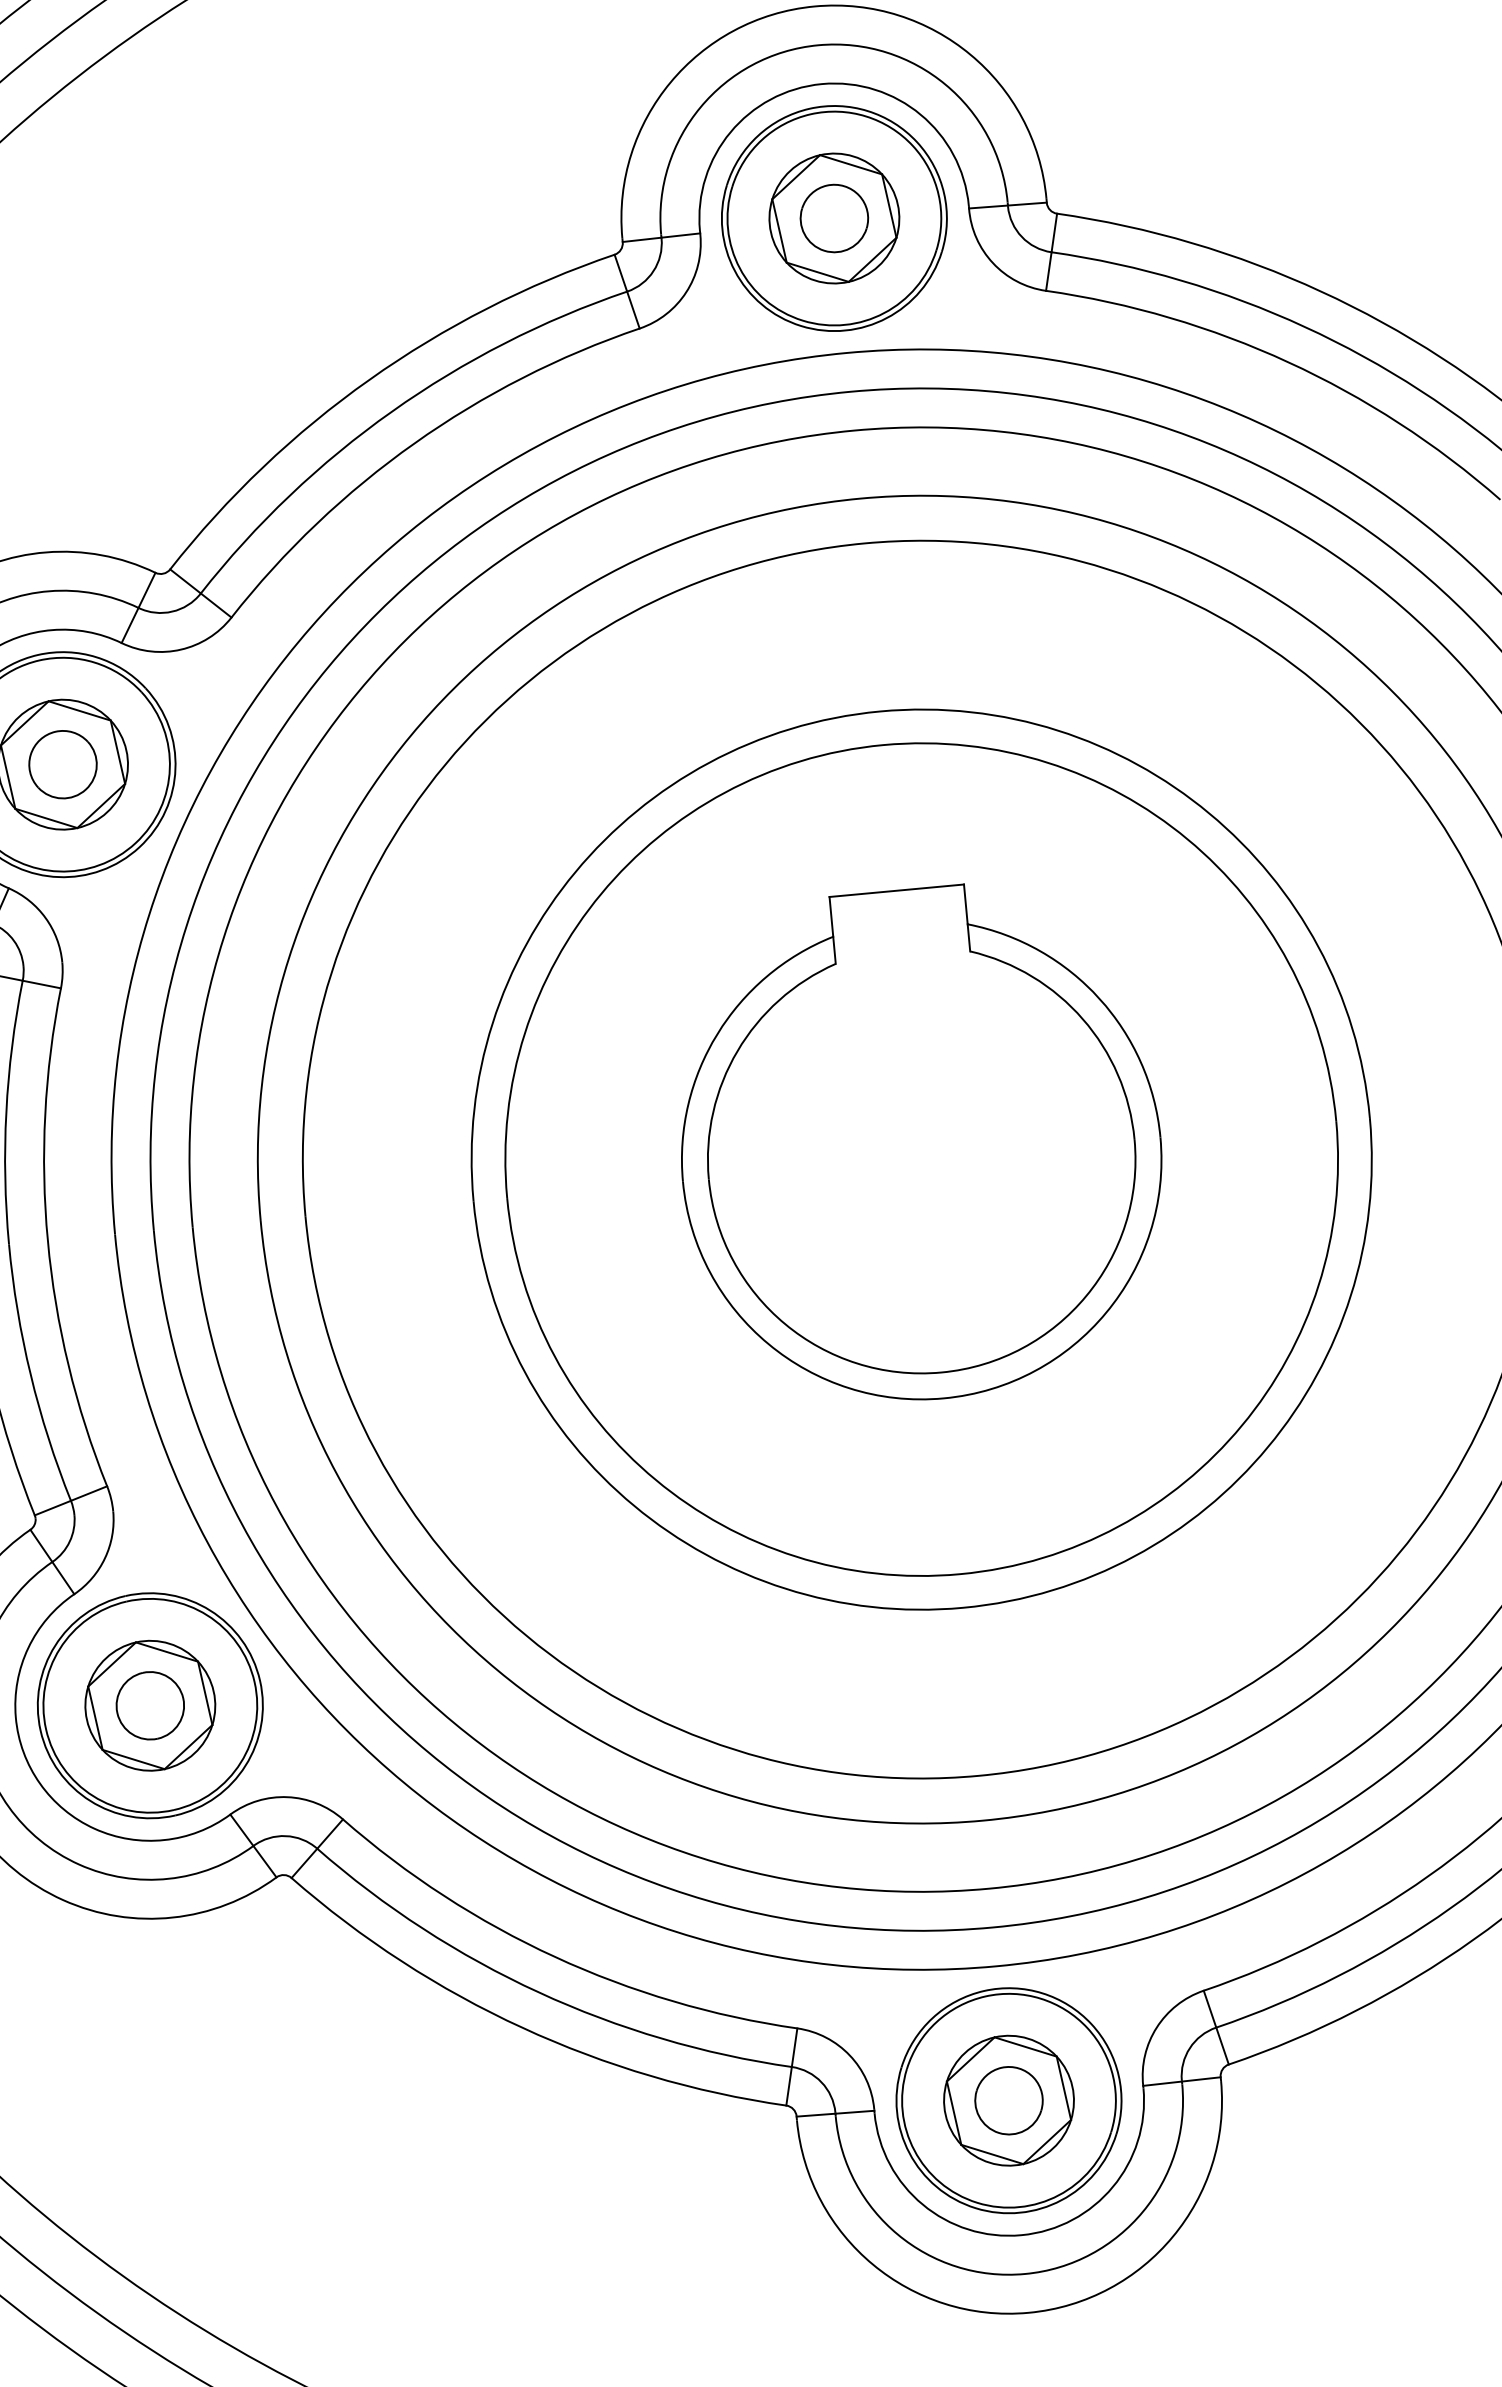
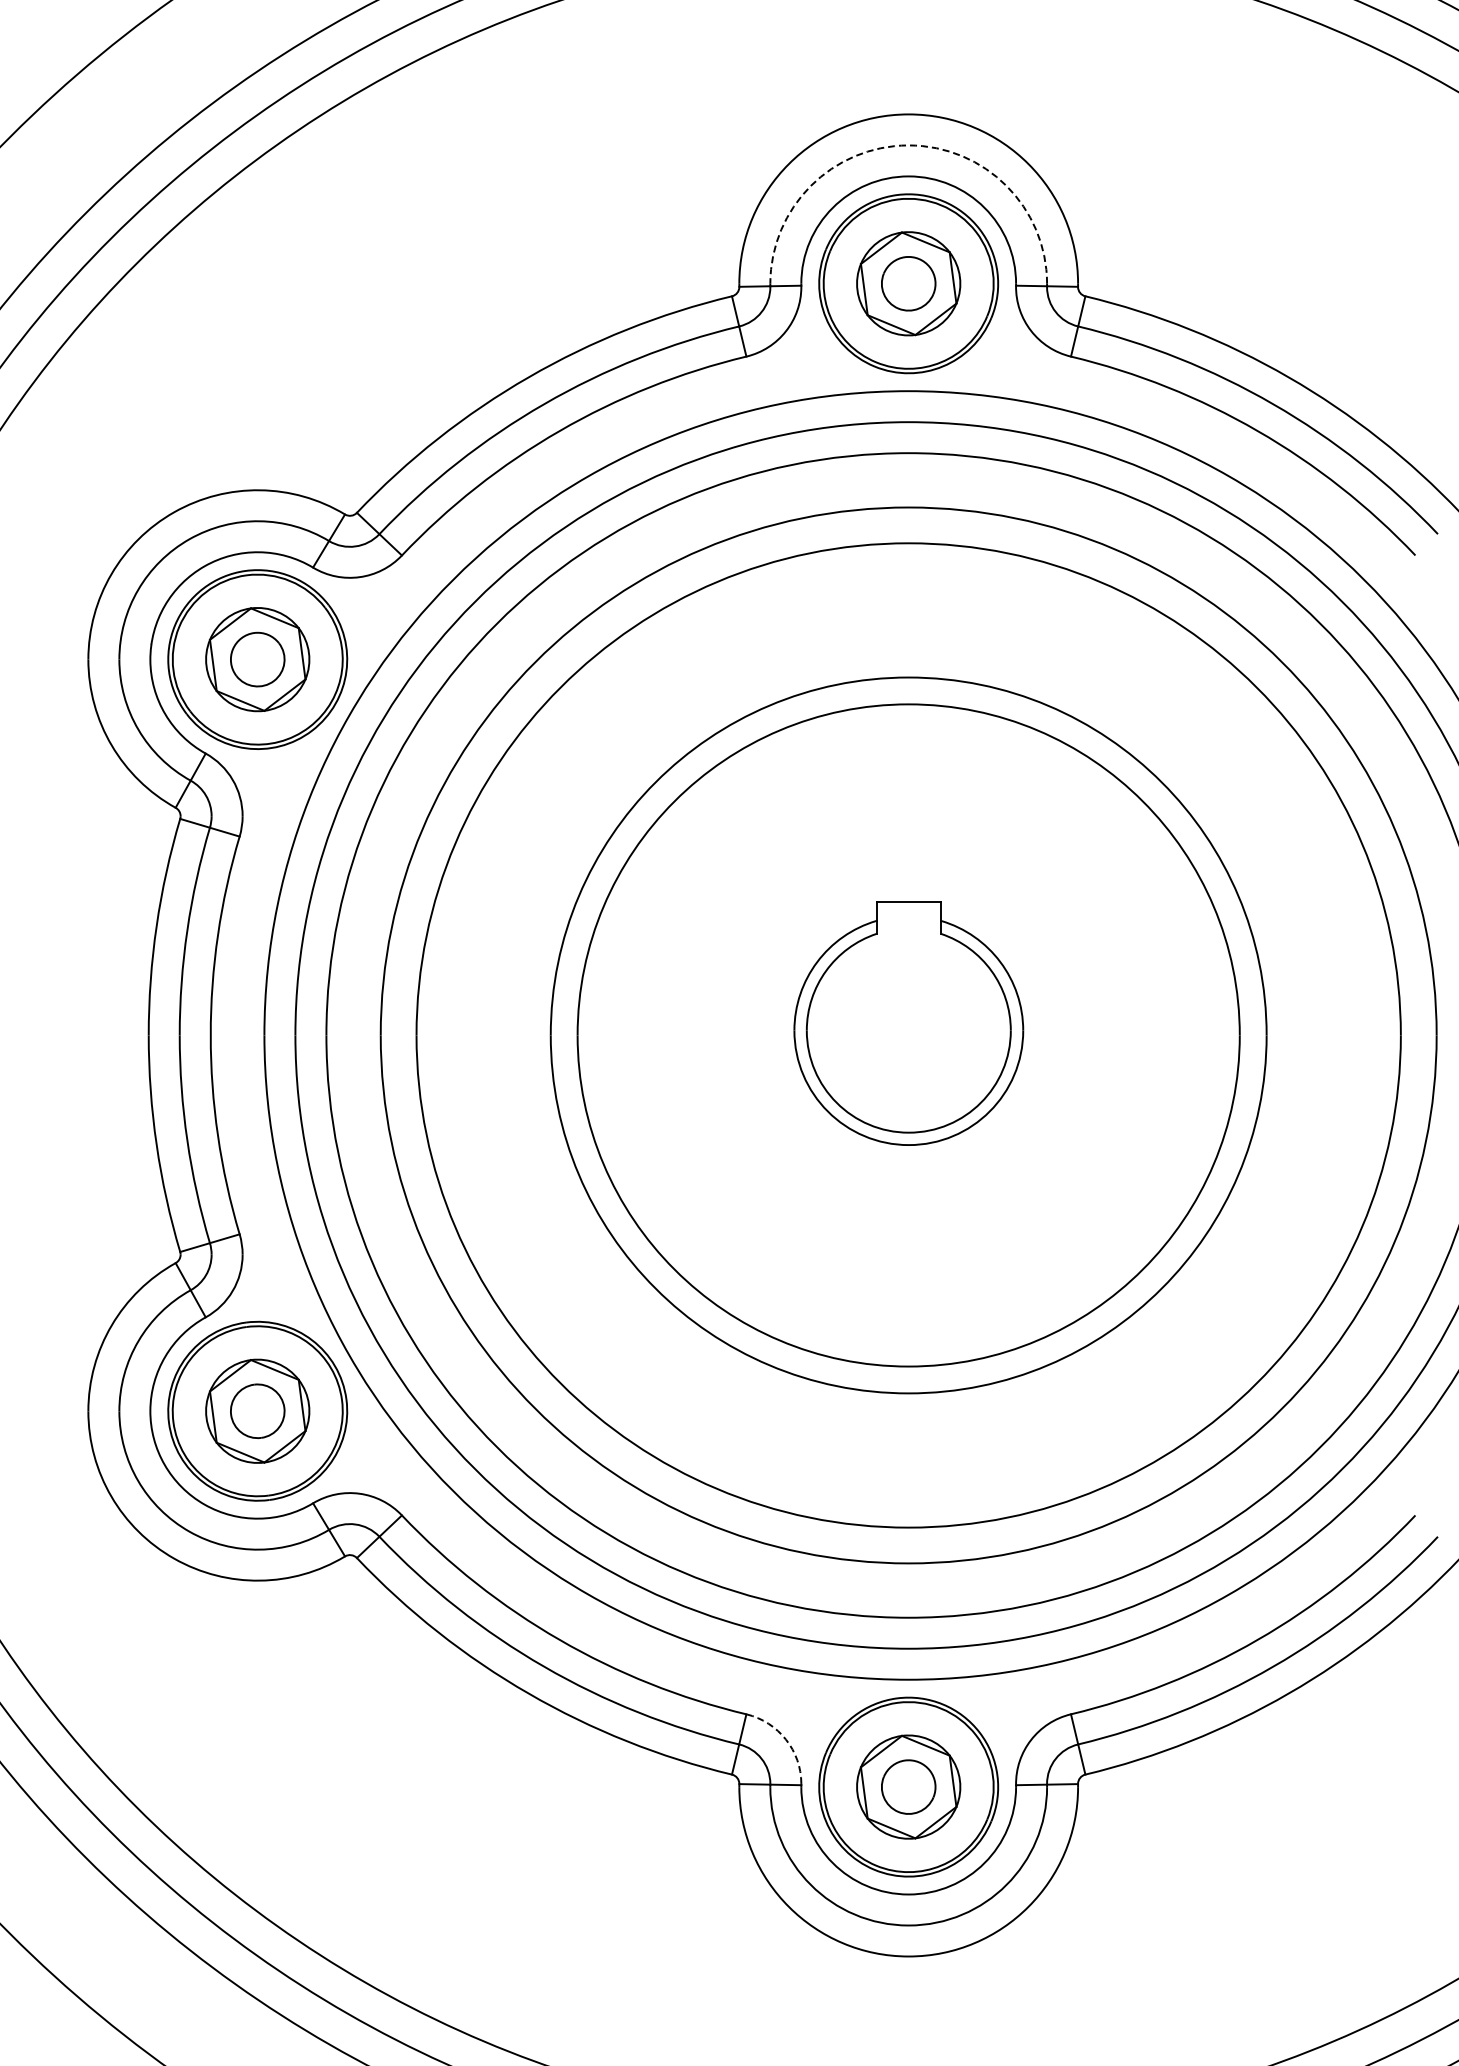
arc: (818, 45) -> (908, 145), solid -> dashed
part: (920, 1144) -> (908, 1023), size x0.6
arc: (849, 2055) -> (785, 1739), solid -> dashed

